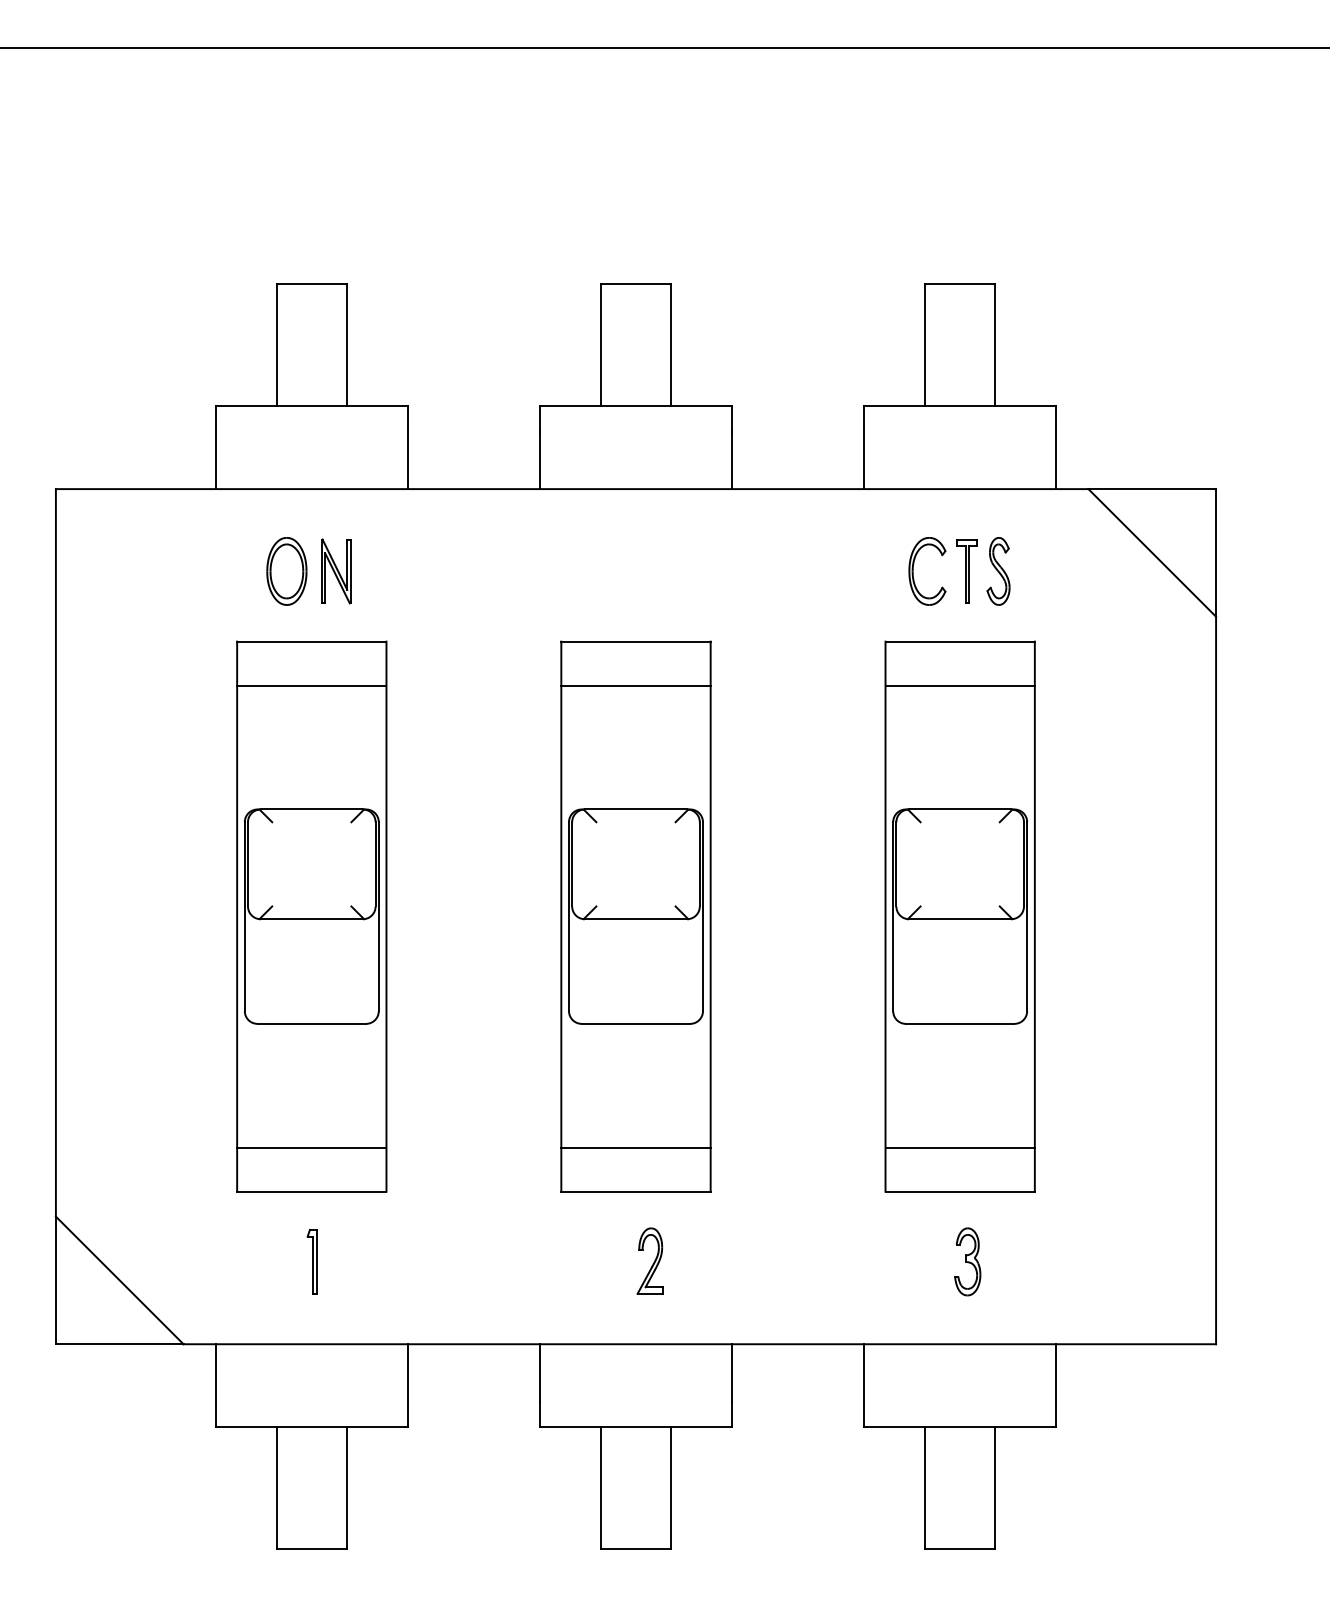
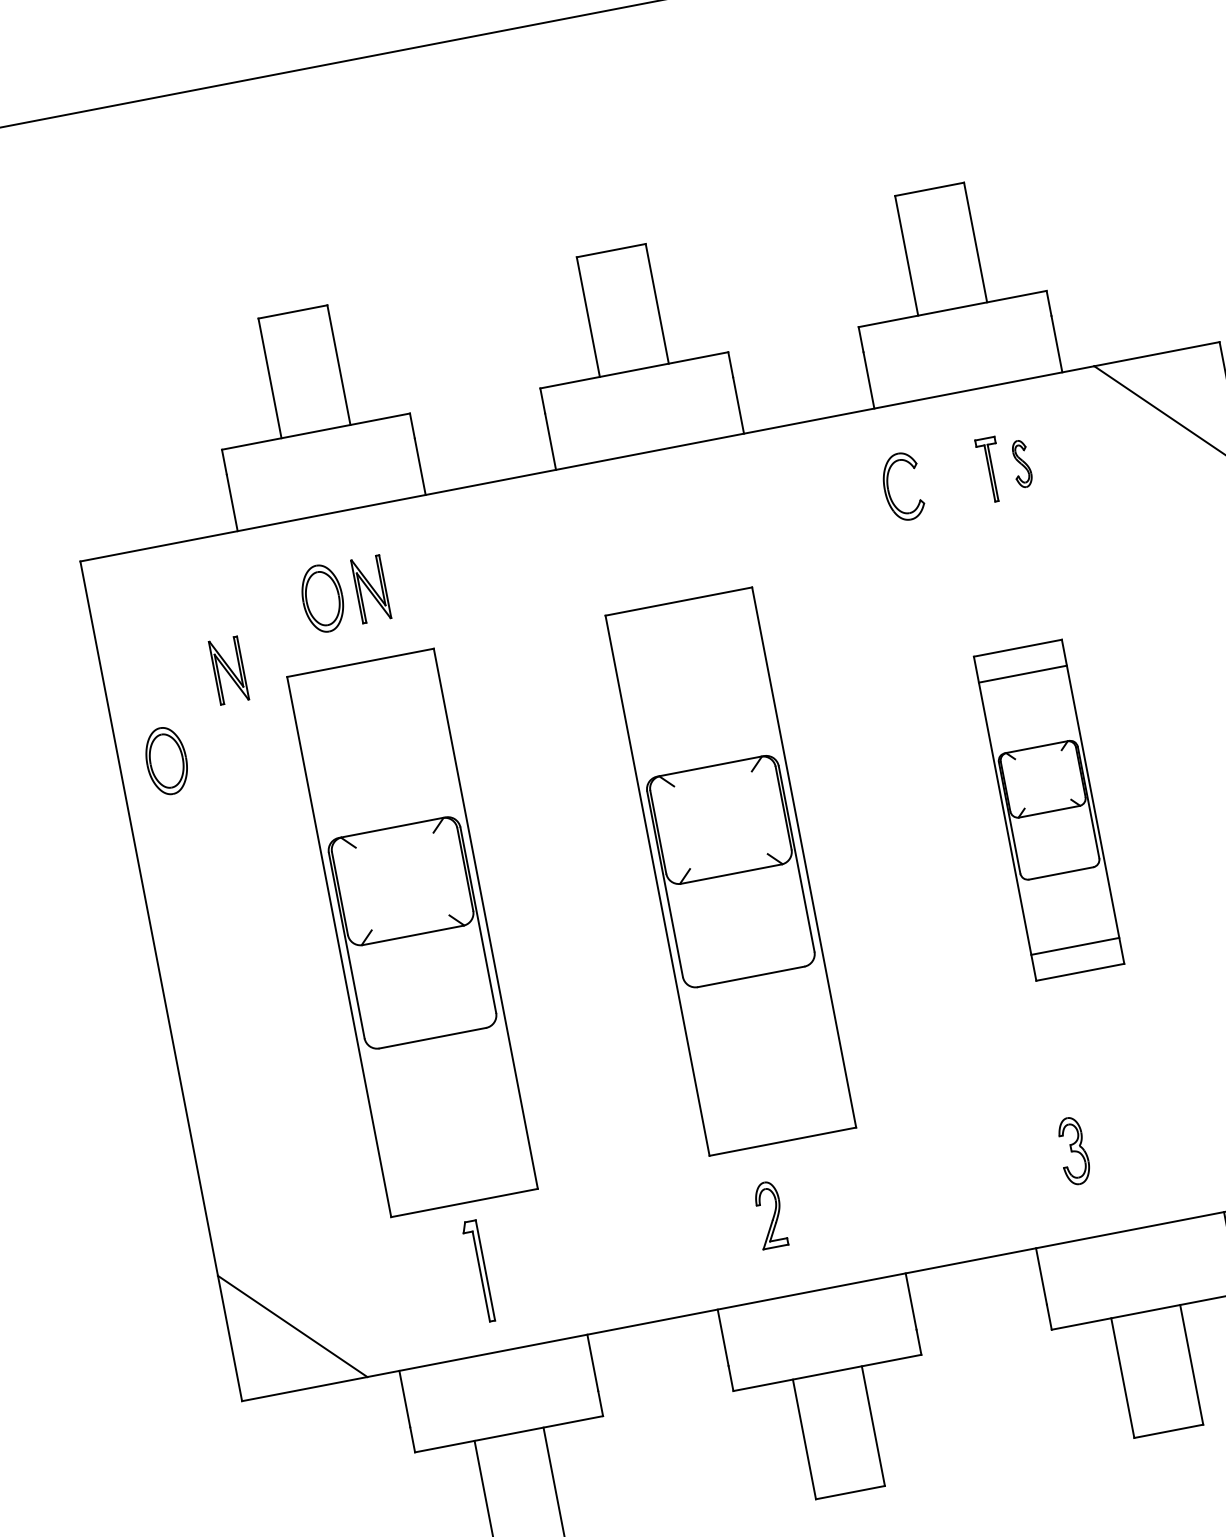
part: (913, 571) -> (889, 489), moved
part: (998, 571) -> (1021, 464), size x0.7
part: (181, 624) -> (229, 670), added
line: (311, 685) -> (368, 705), removed
line: (635, 685) -> (686, 644), removed
part: (102, 701) -> (166, 761), added
part: (959, 916) -> (1048, 810), size x0.6
line: (311, 1147) -> (455, 1159), removed
line: (635, 1147) -> (774, 1098), removed
part: (649, 1260) -> (768, 1214), moved
part: (311, 1261) -> (477, 1271), size x1.6
part: (967, 1261) -> (1073, 1150), moved

